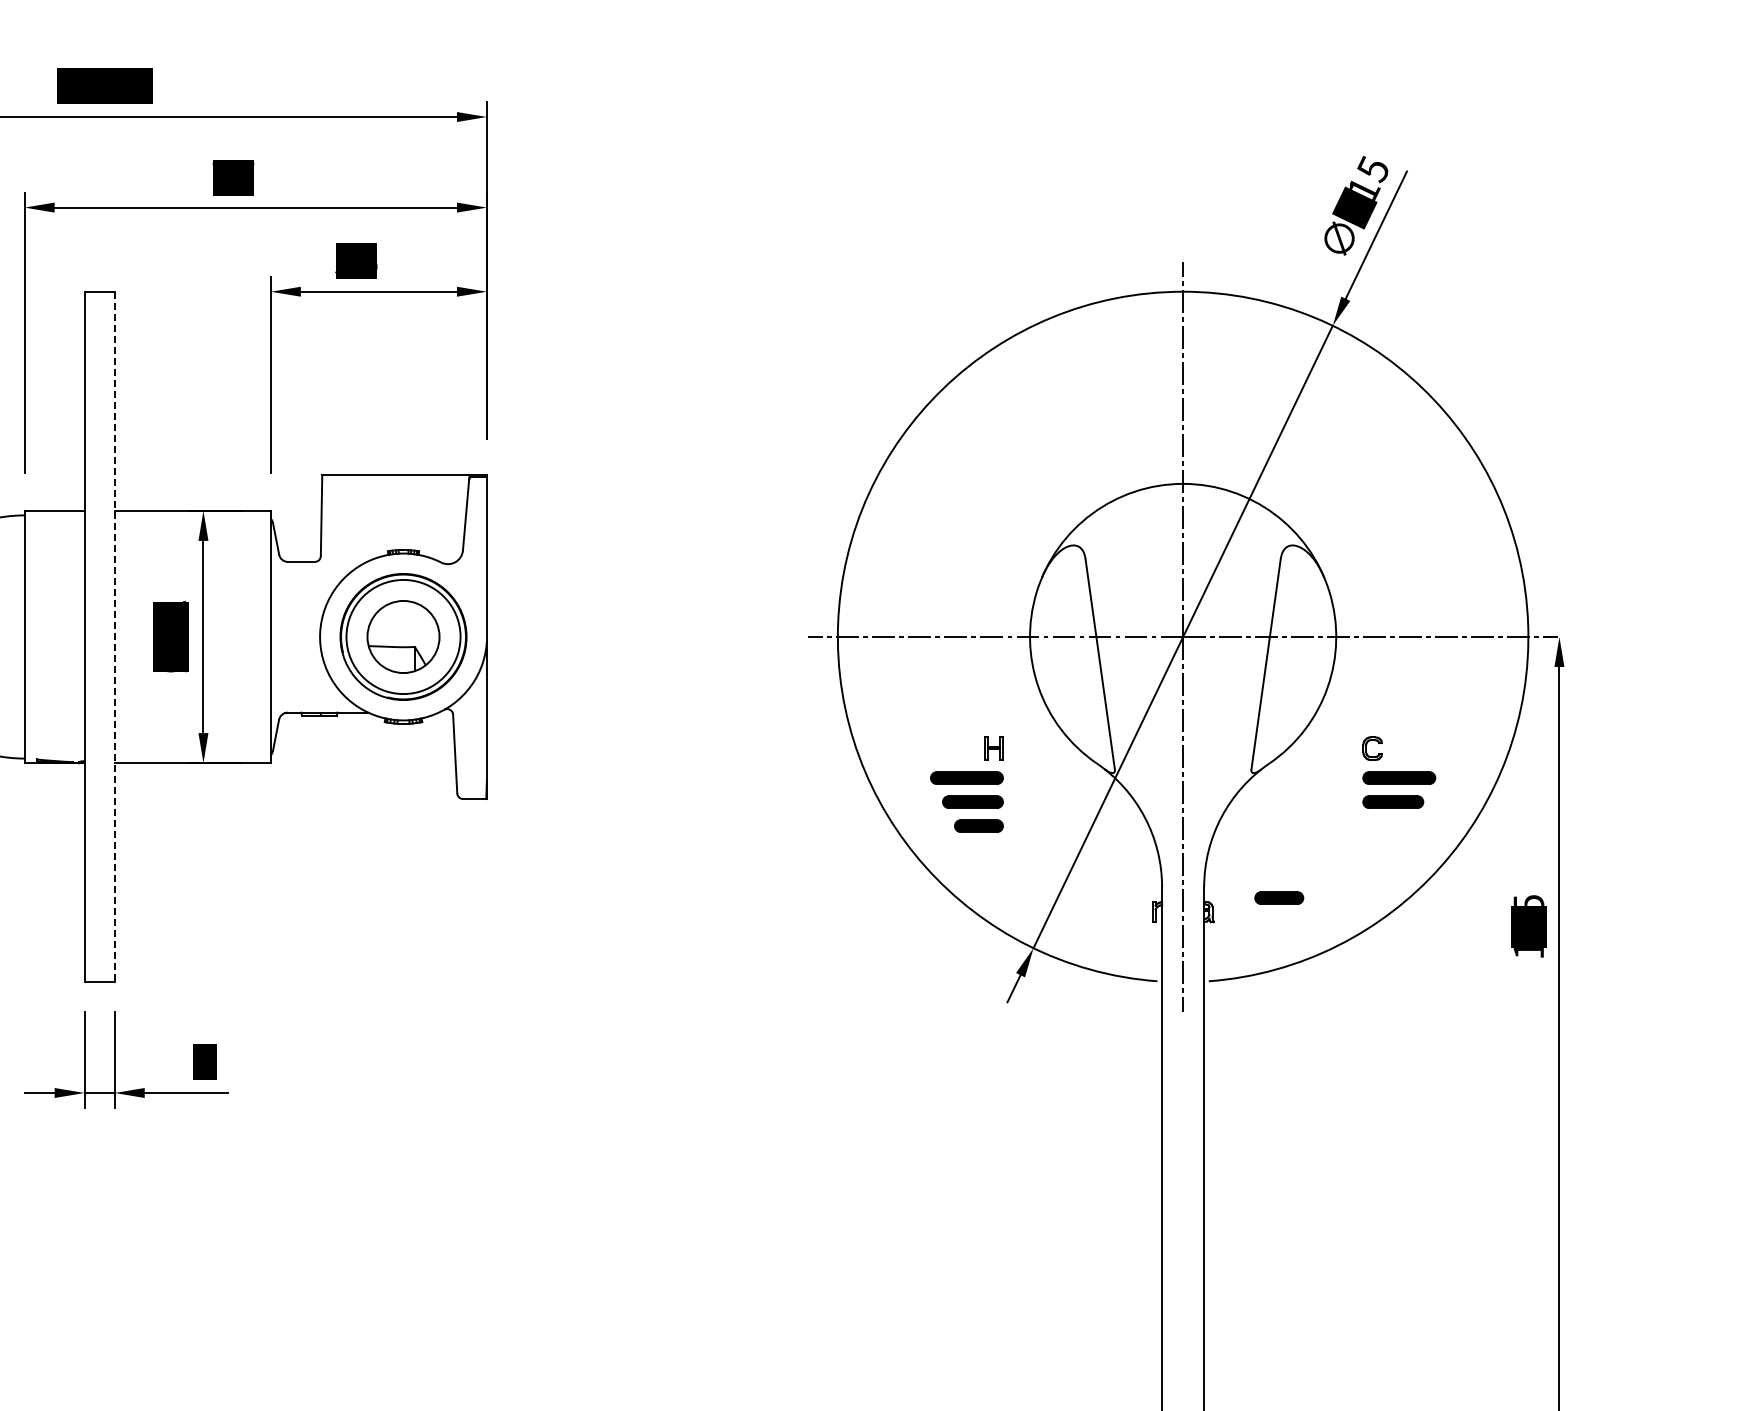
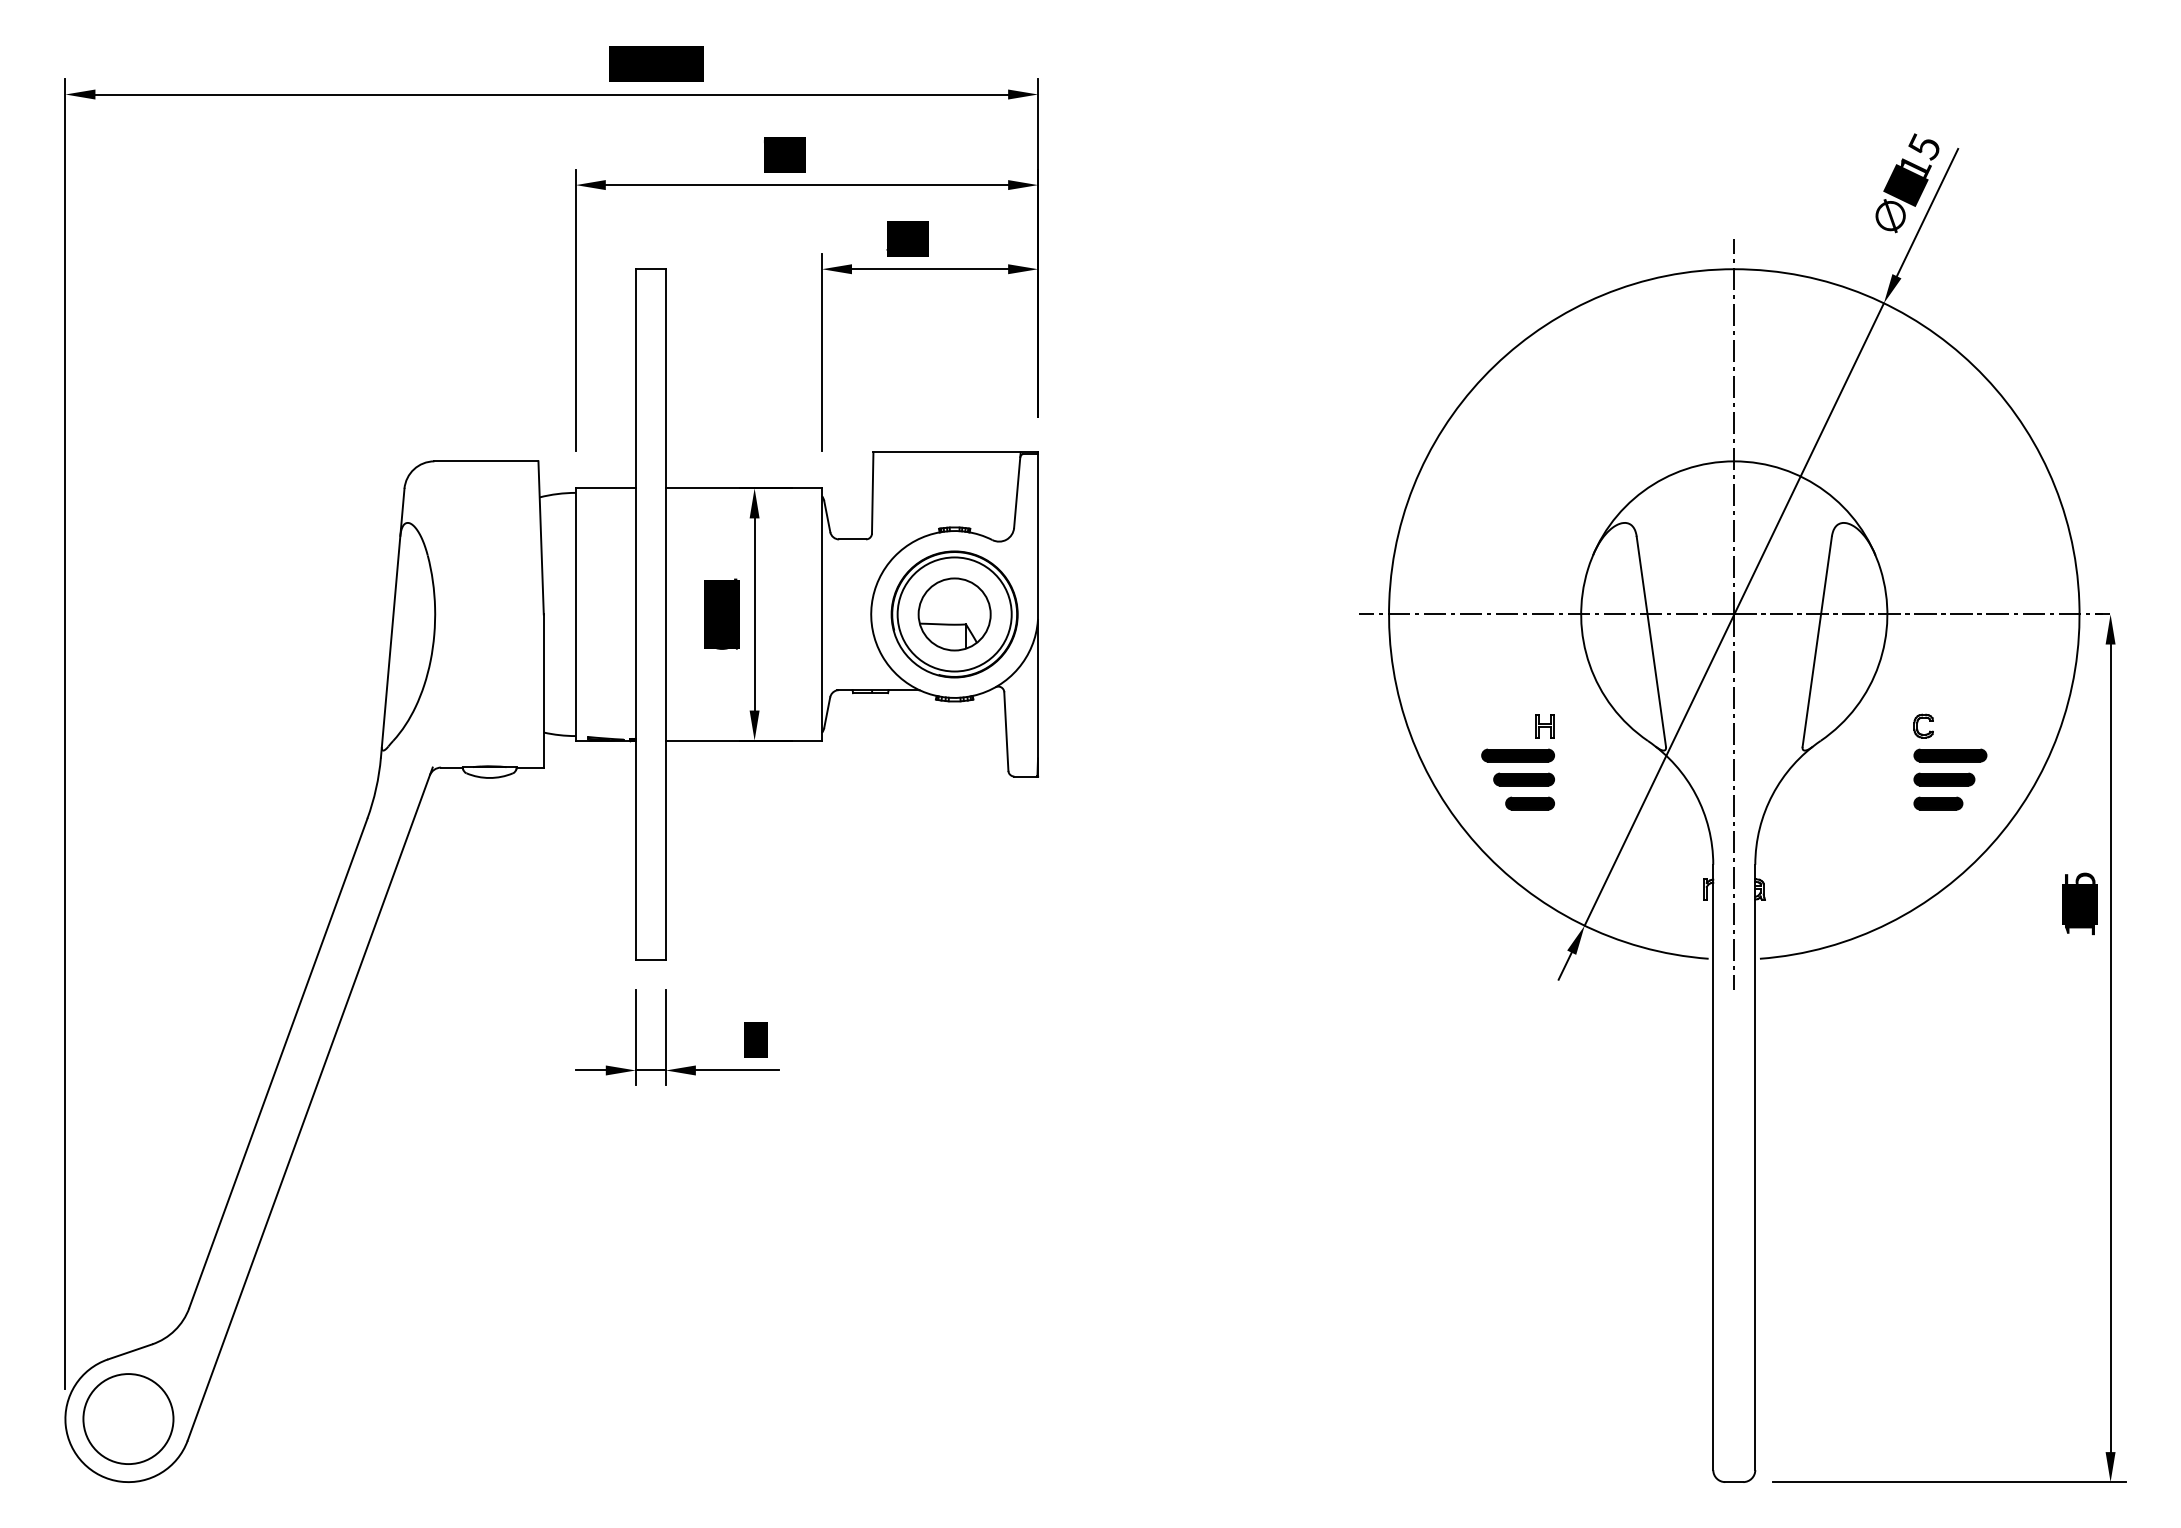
line: (114, 637) -> (665, 614), dashed -> solid
part: (1279, 898) -> (1938, 803), moved

